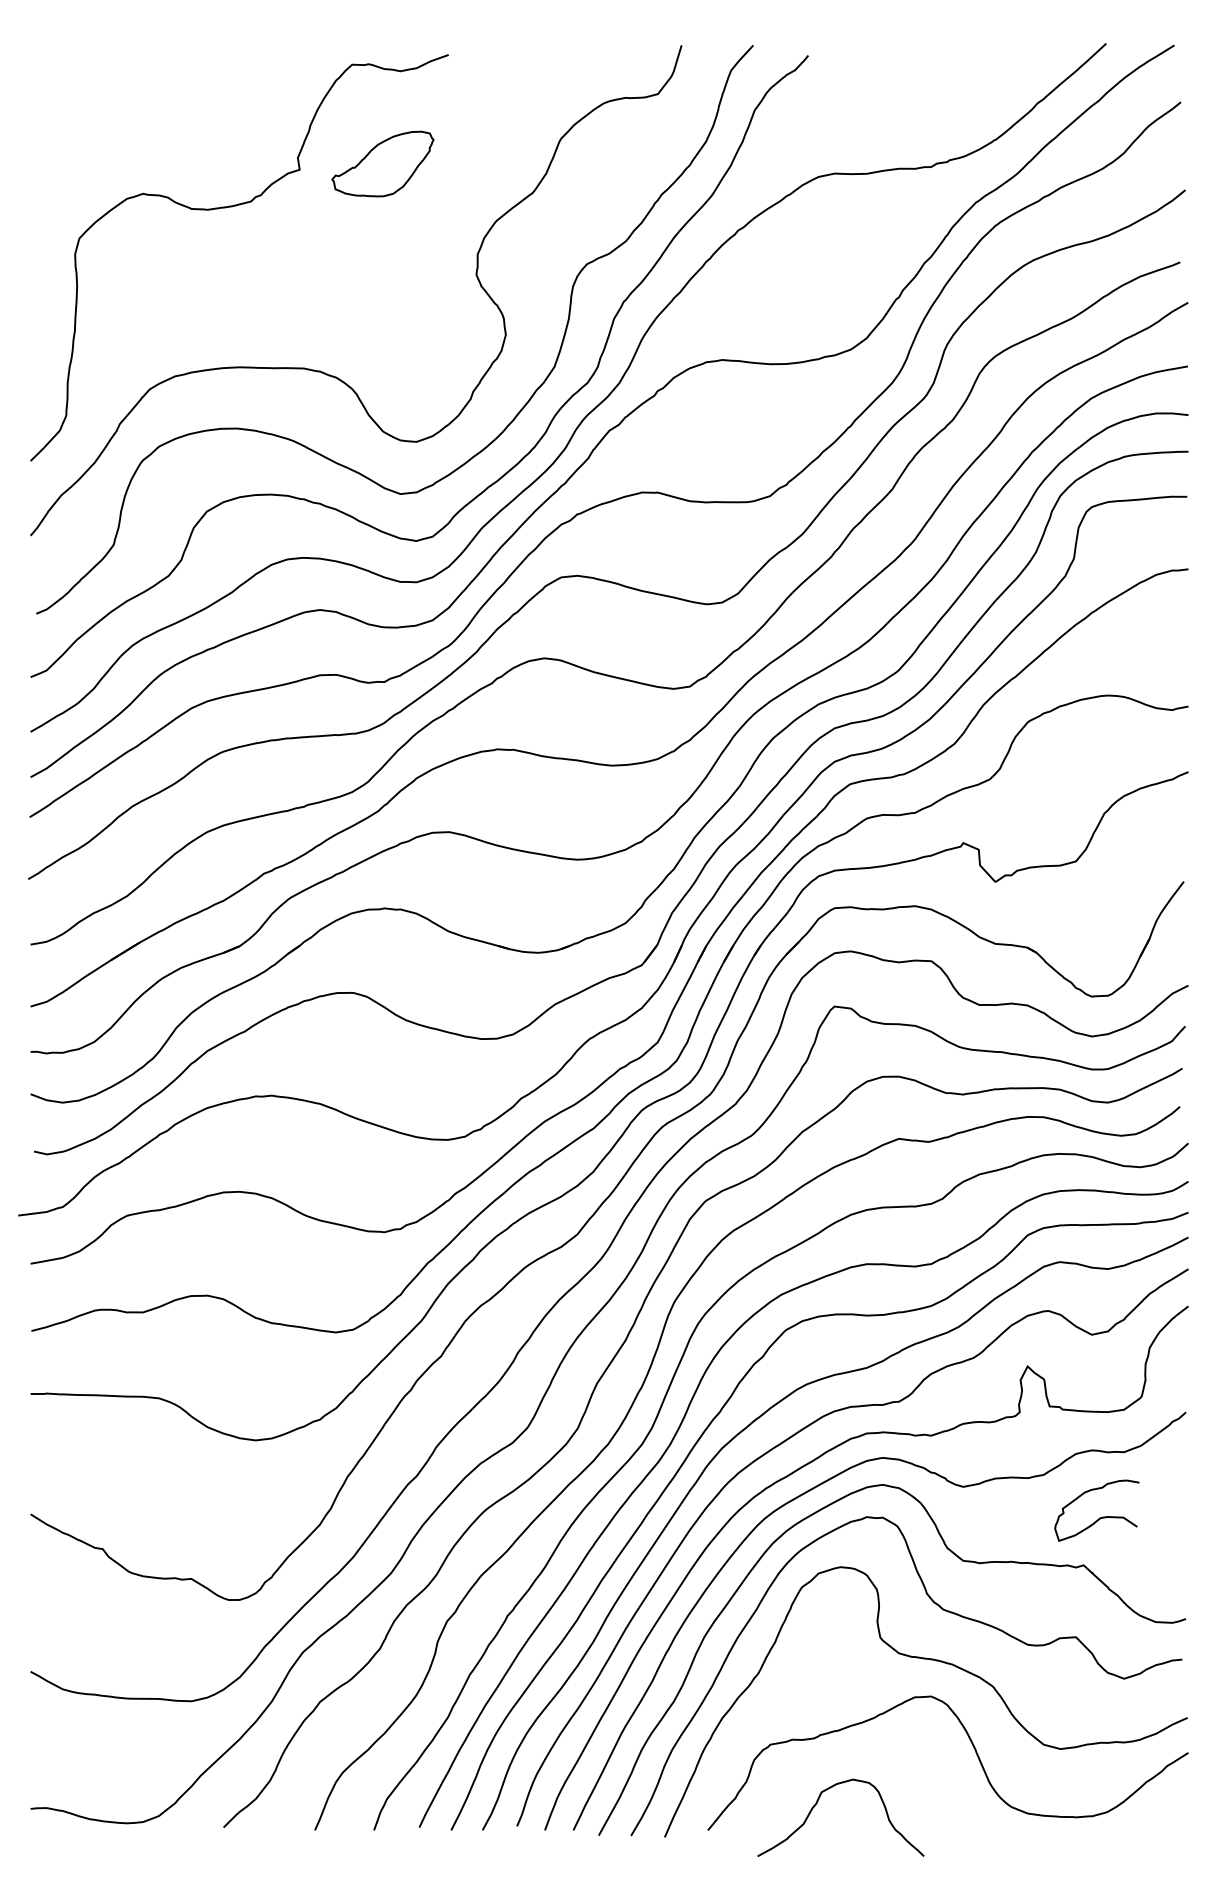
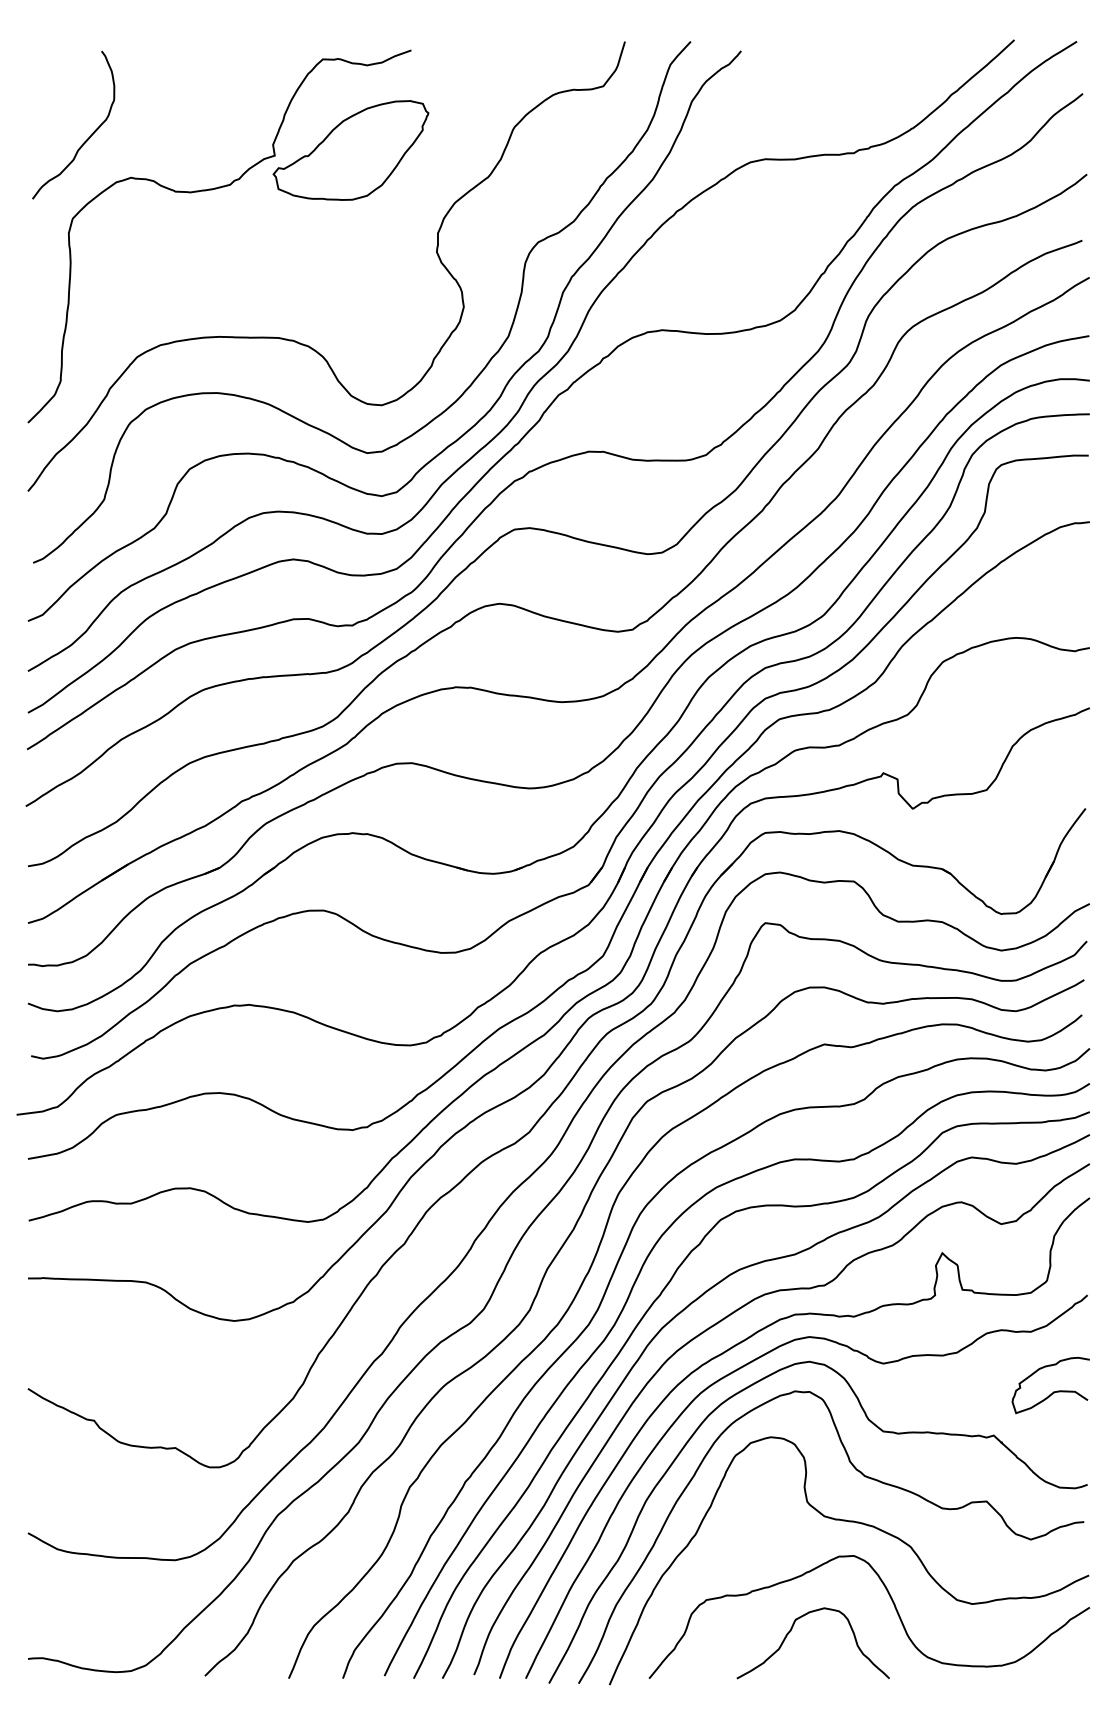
curve: (96, 149) -> (88, 137), added
part: (382, 163) -> (350, 149), size x1.67
curve: (1099, 1517) -> (1053, 1391), moved
curve: (816, 1805) -> (790, 1631), moved

